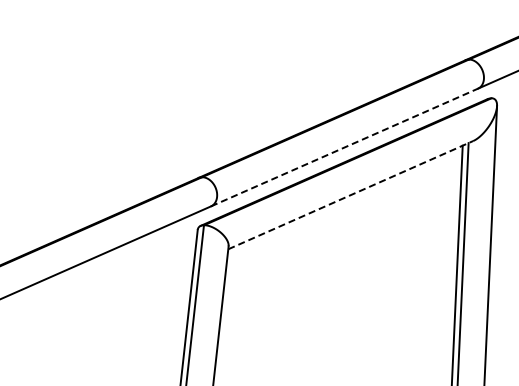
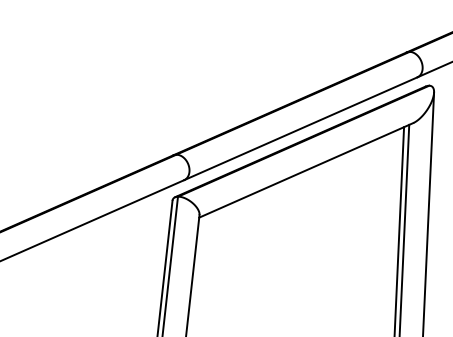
line: (344, 147) -> (300, 128), dashed -> solid
line: (350, 195) -> (306, 170), dashed -> solid

